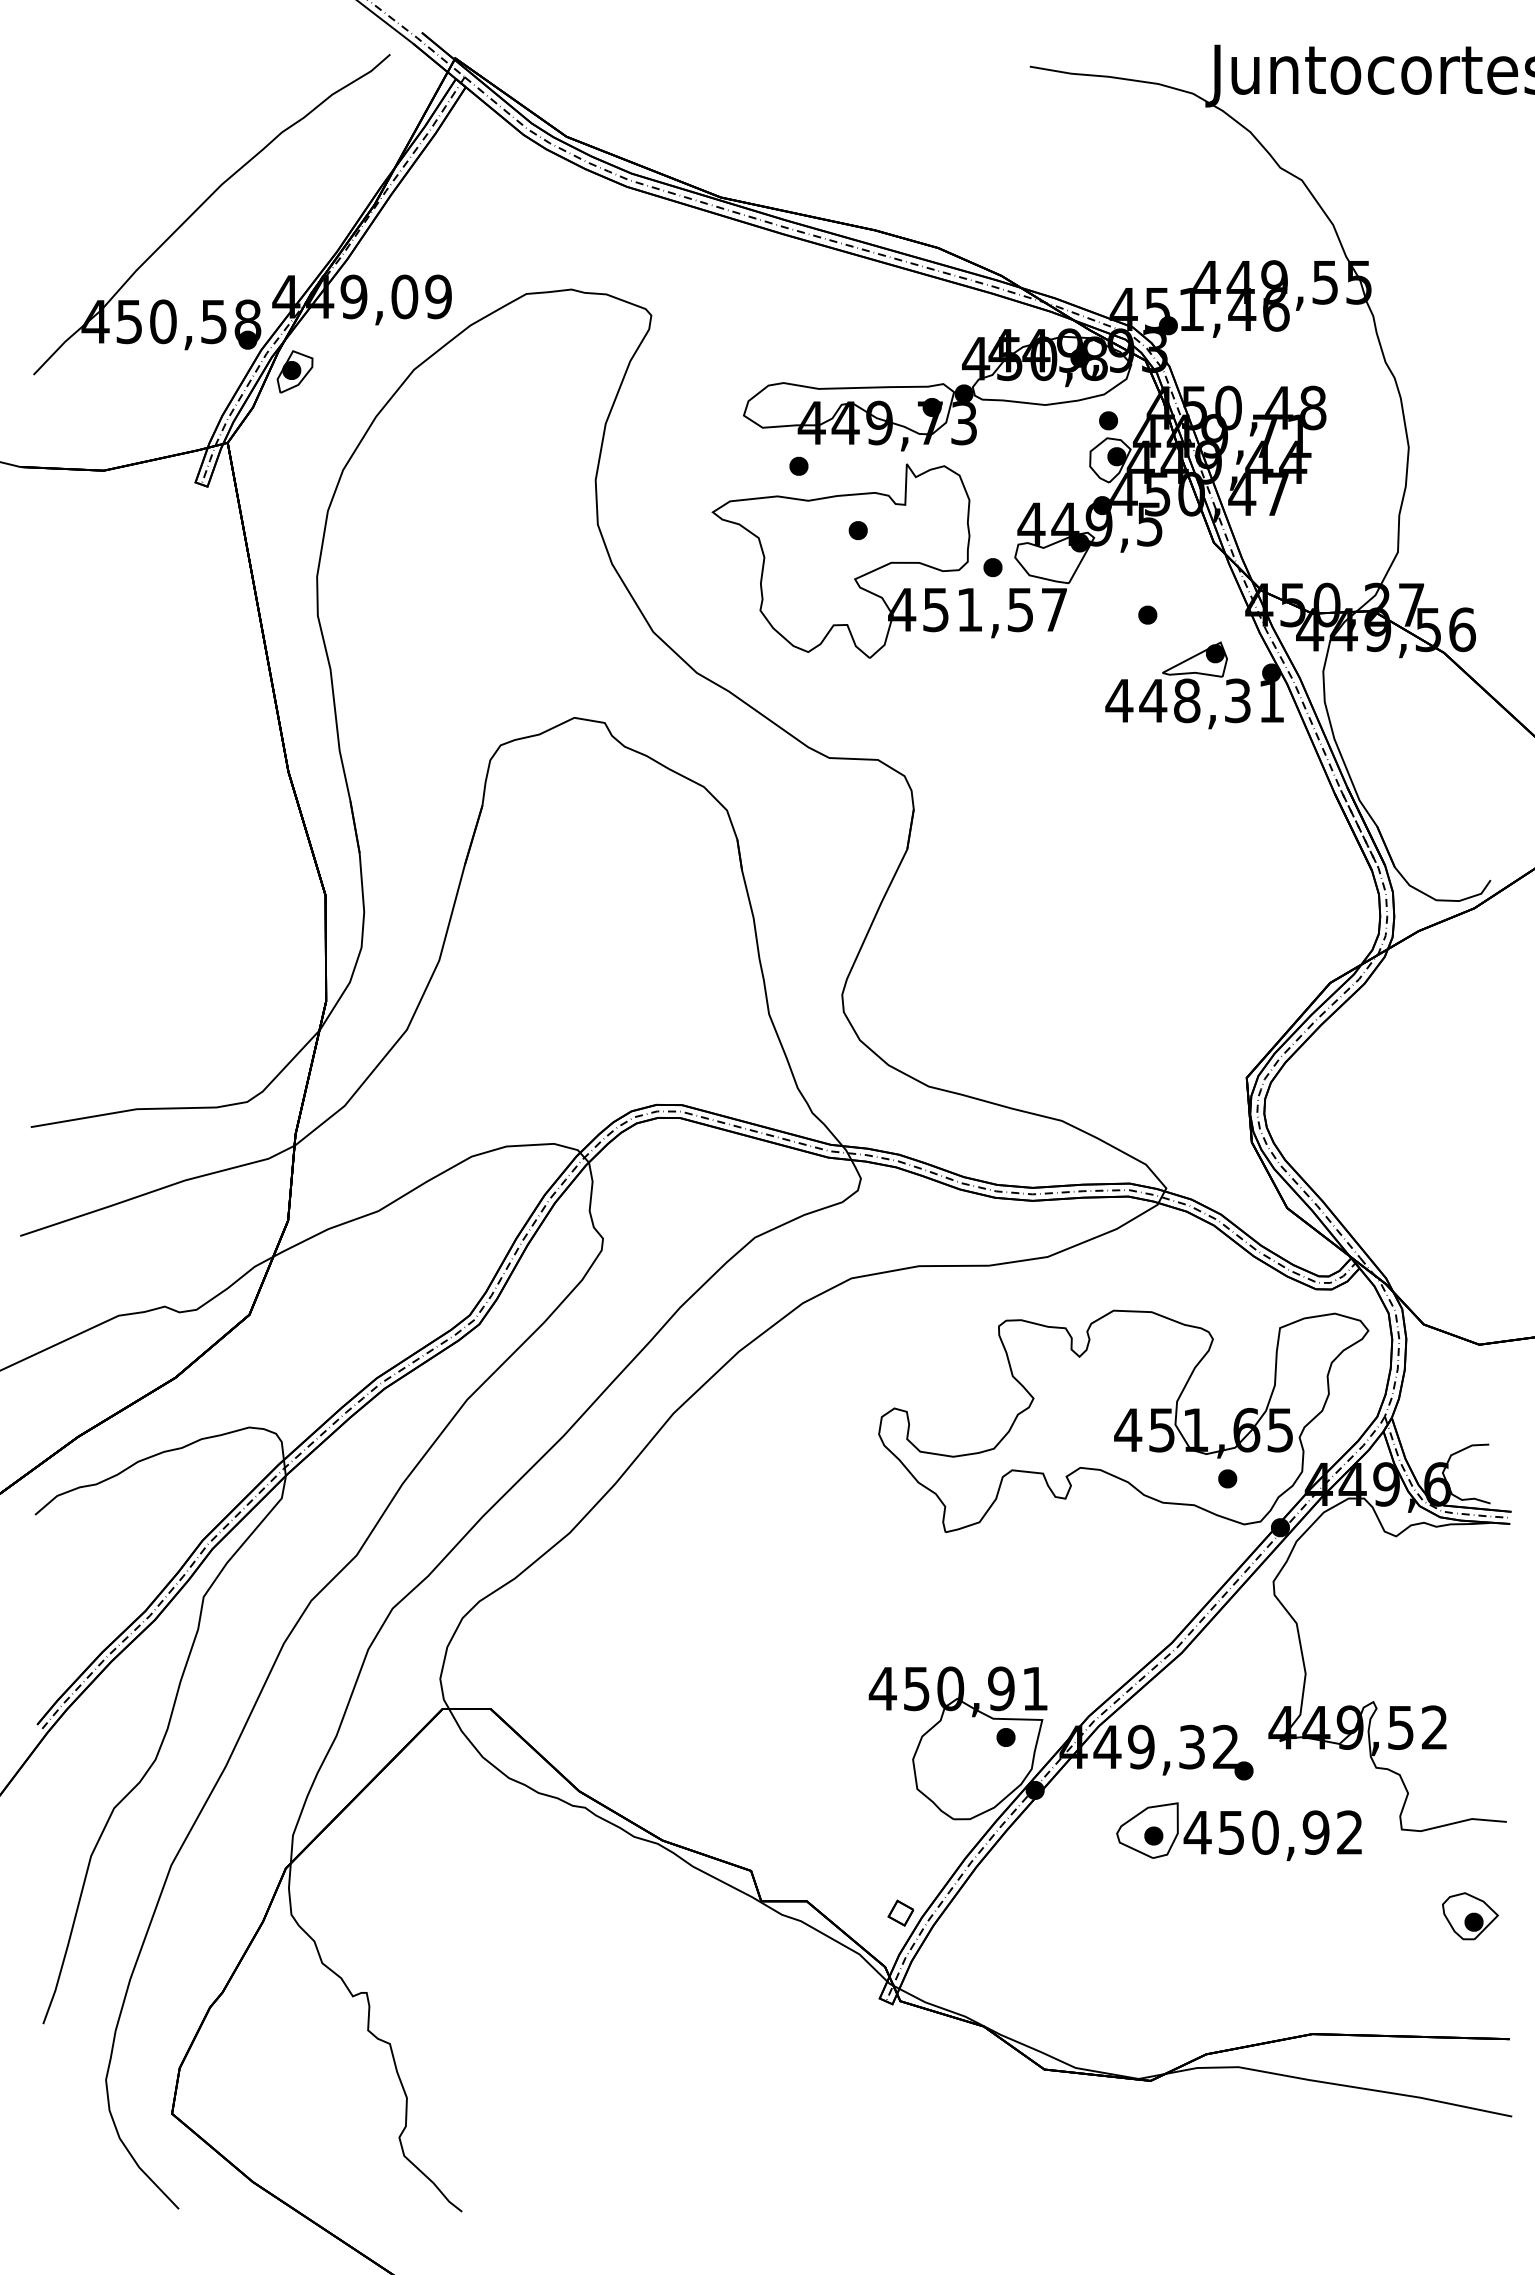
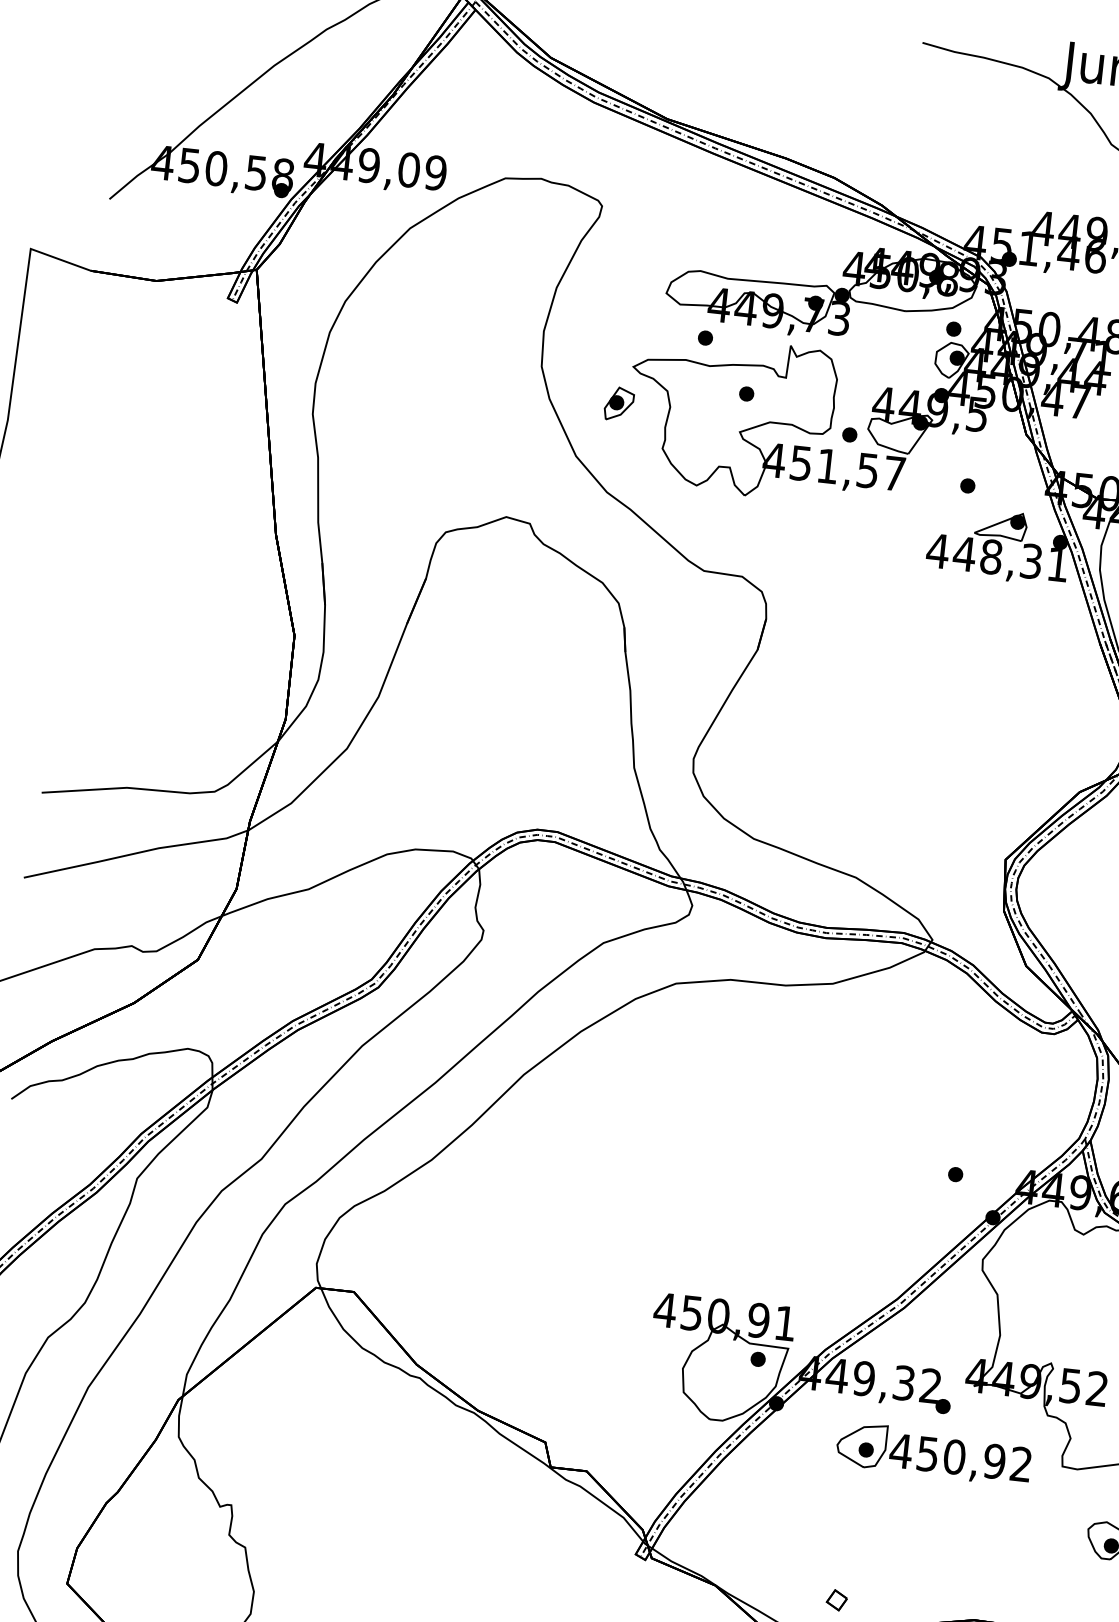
part: (294, 371) -> (618, 403), moved
part: (1123, 1420) -> (878, 1119), removed
part: (900, 1912) -> (836, 1599), moved

